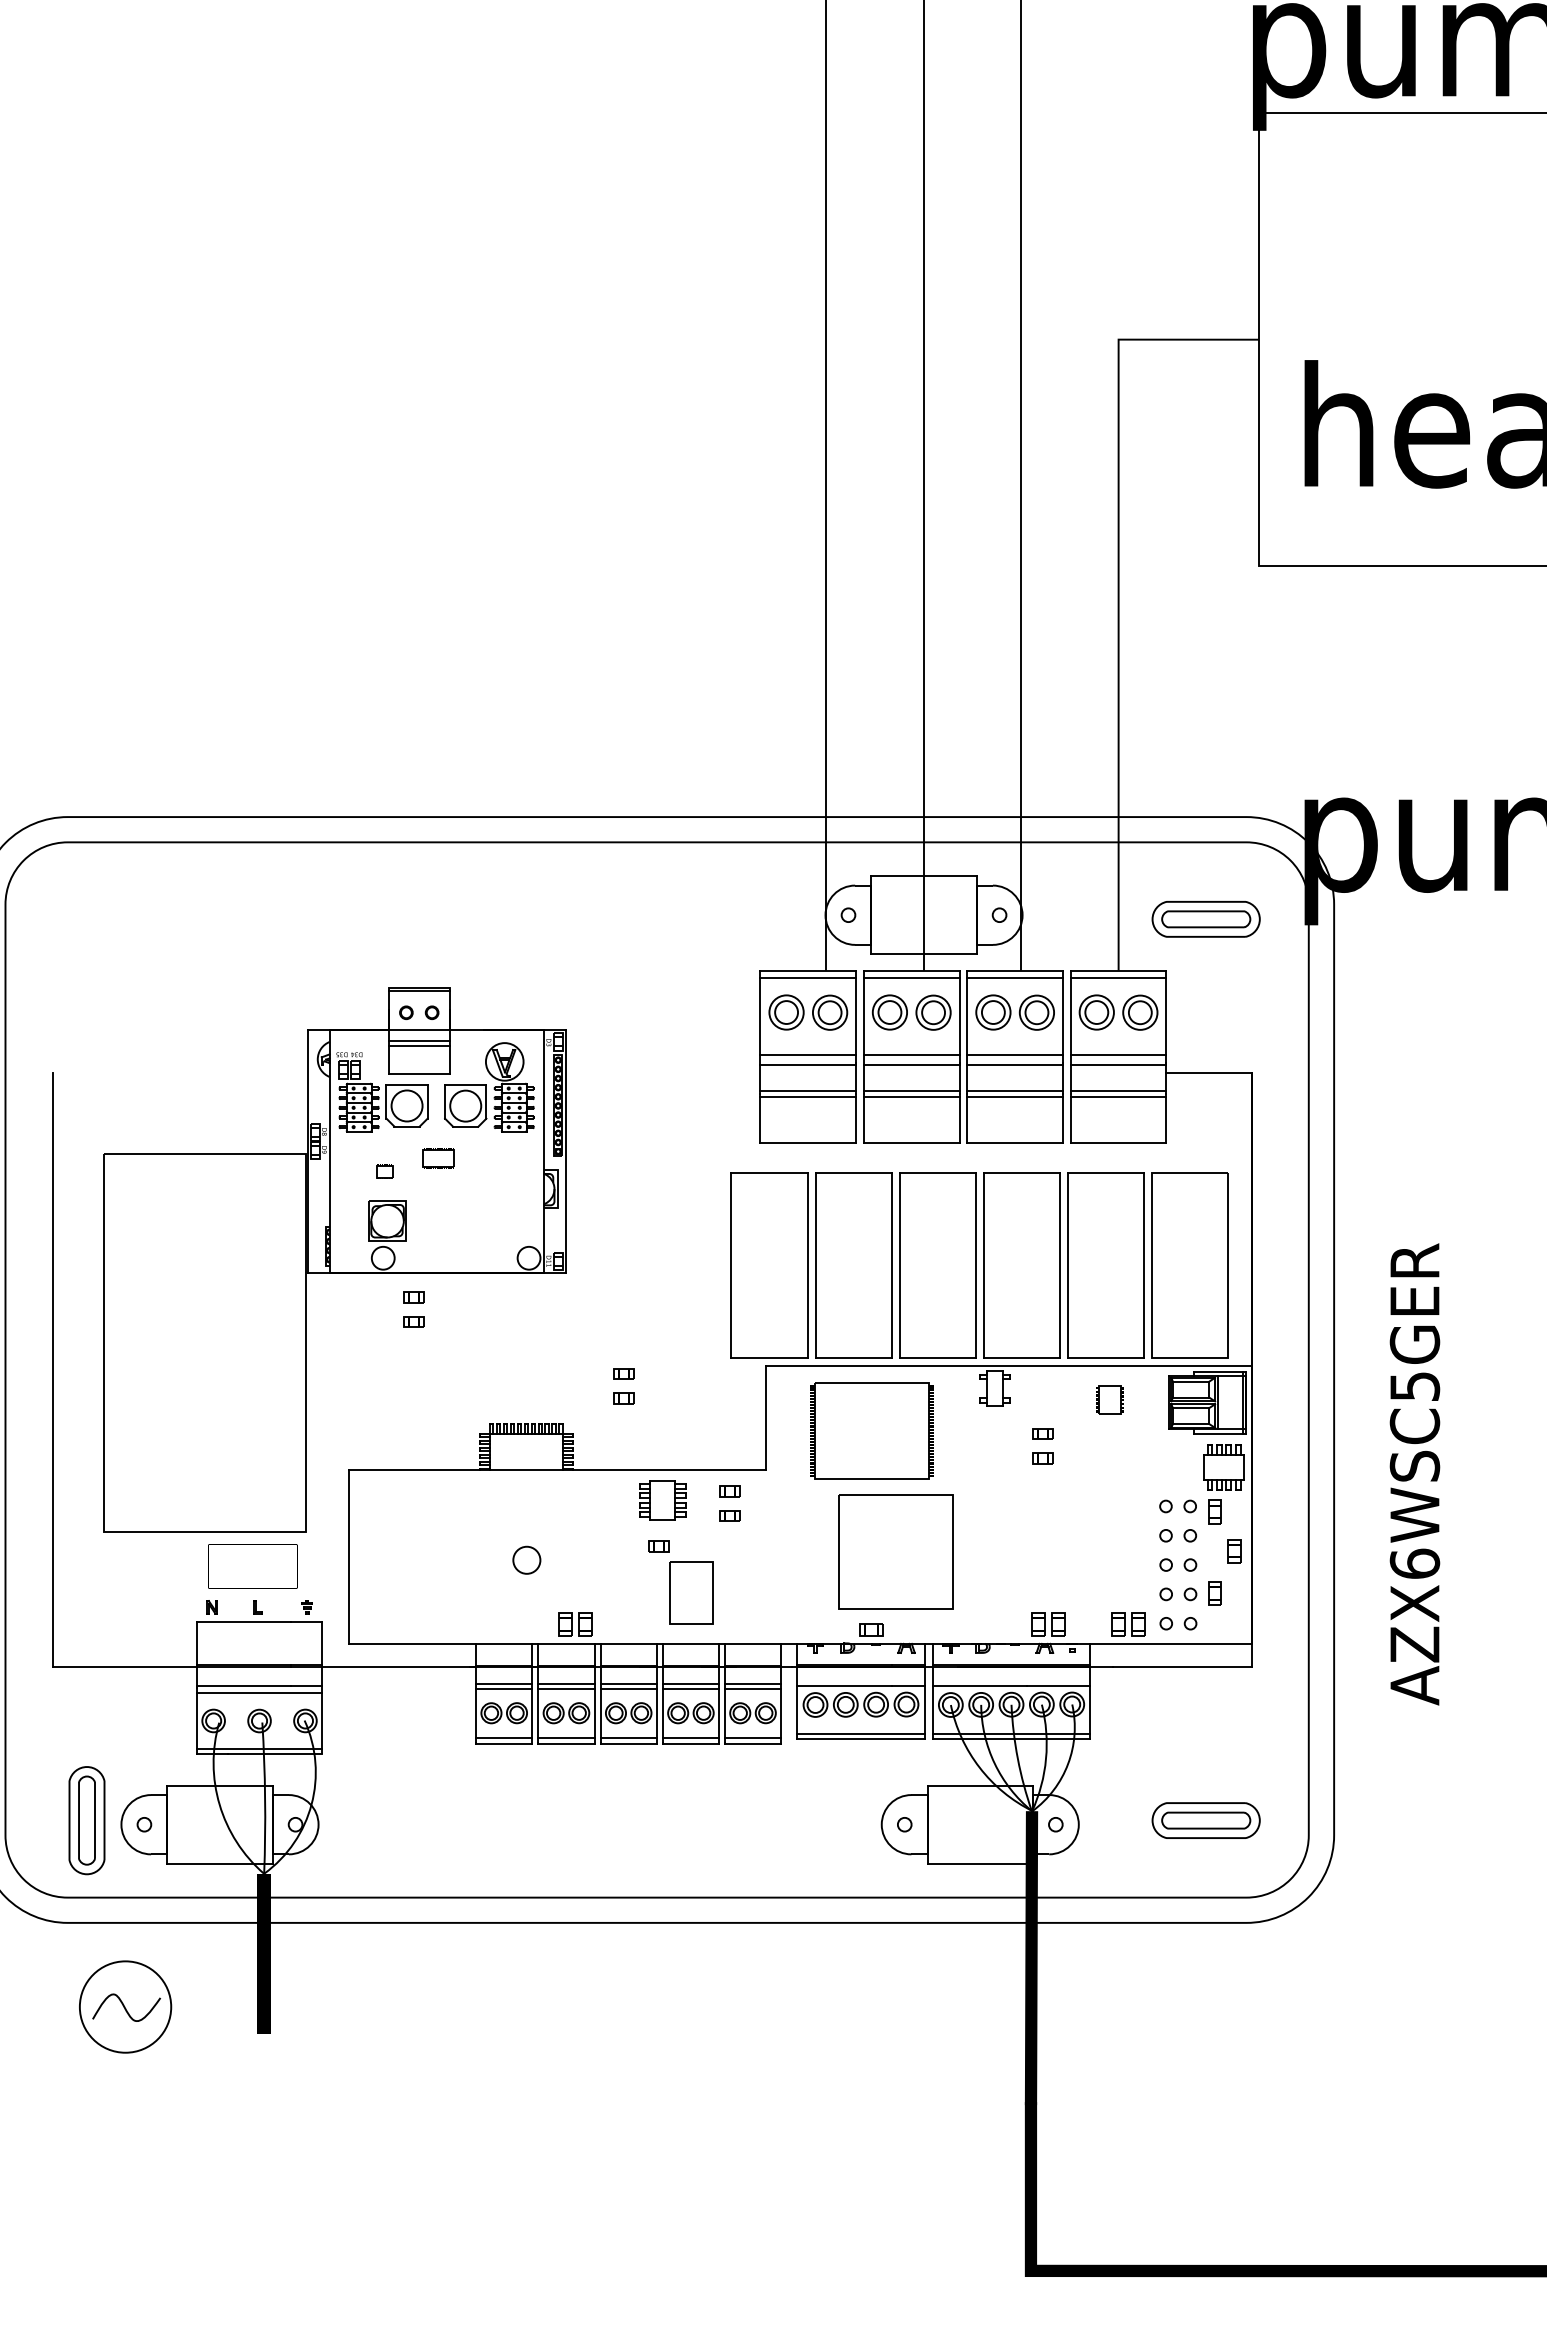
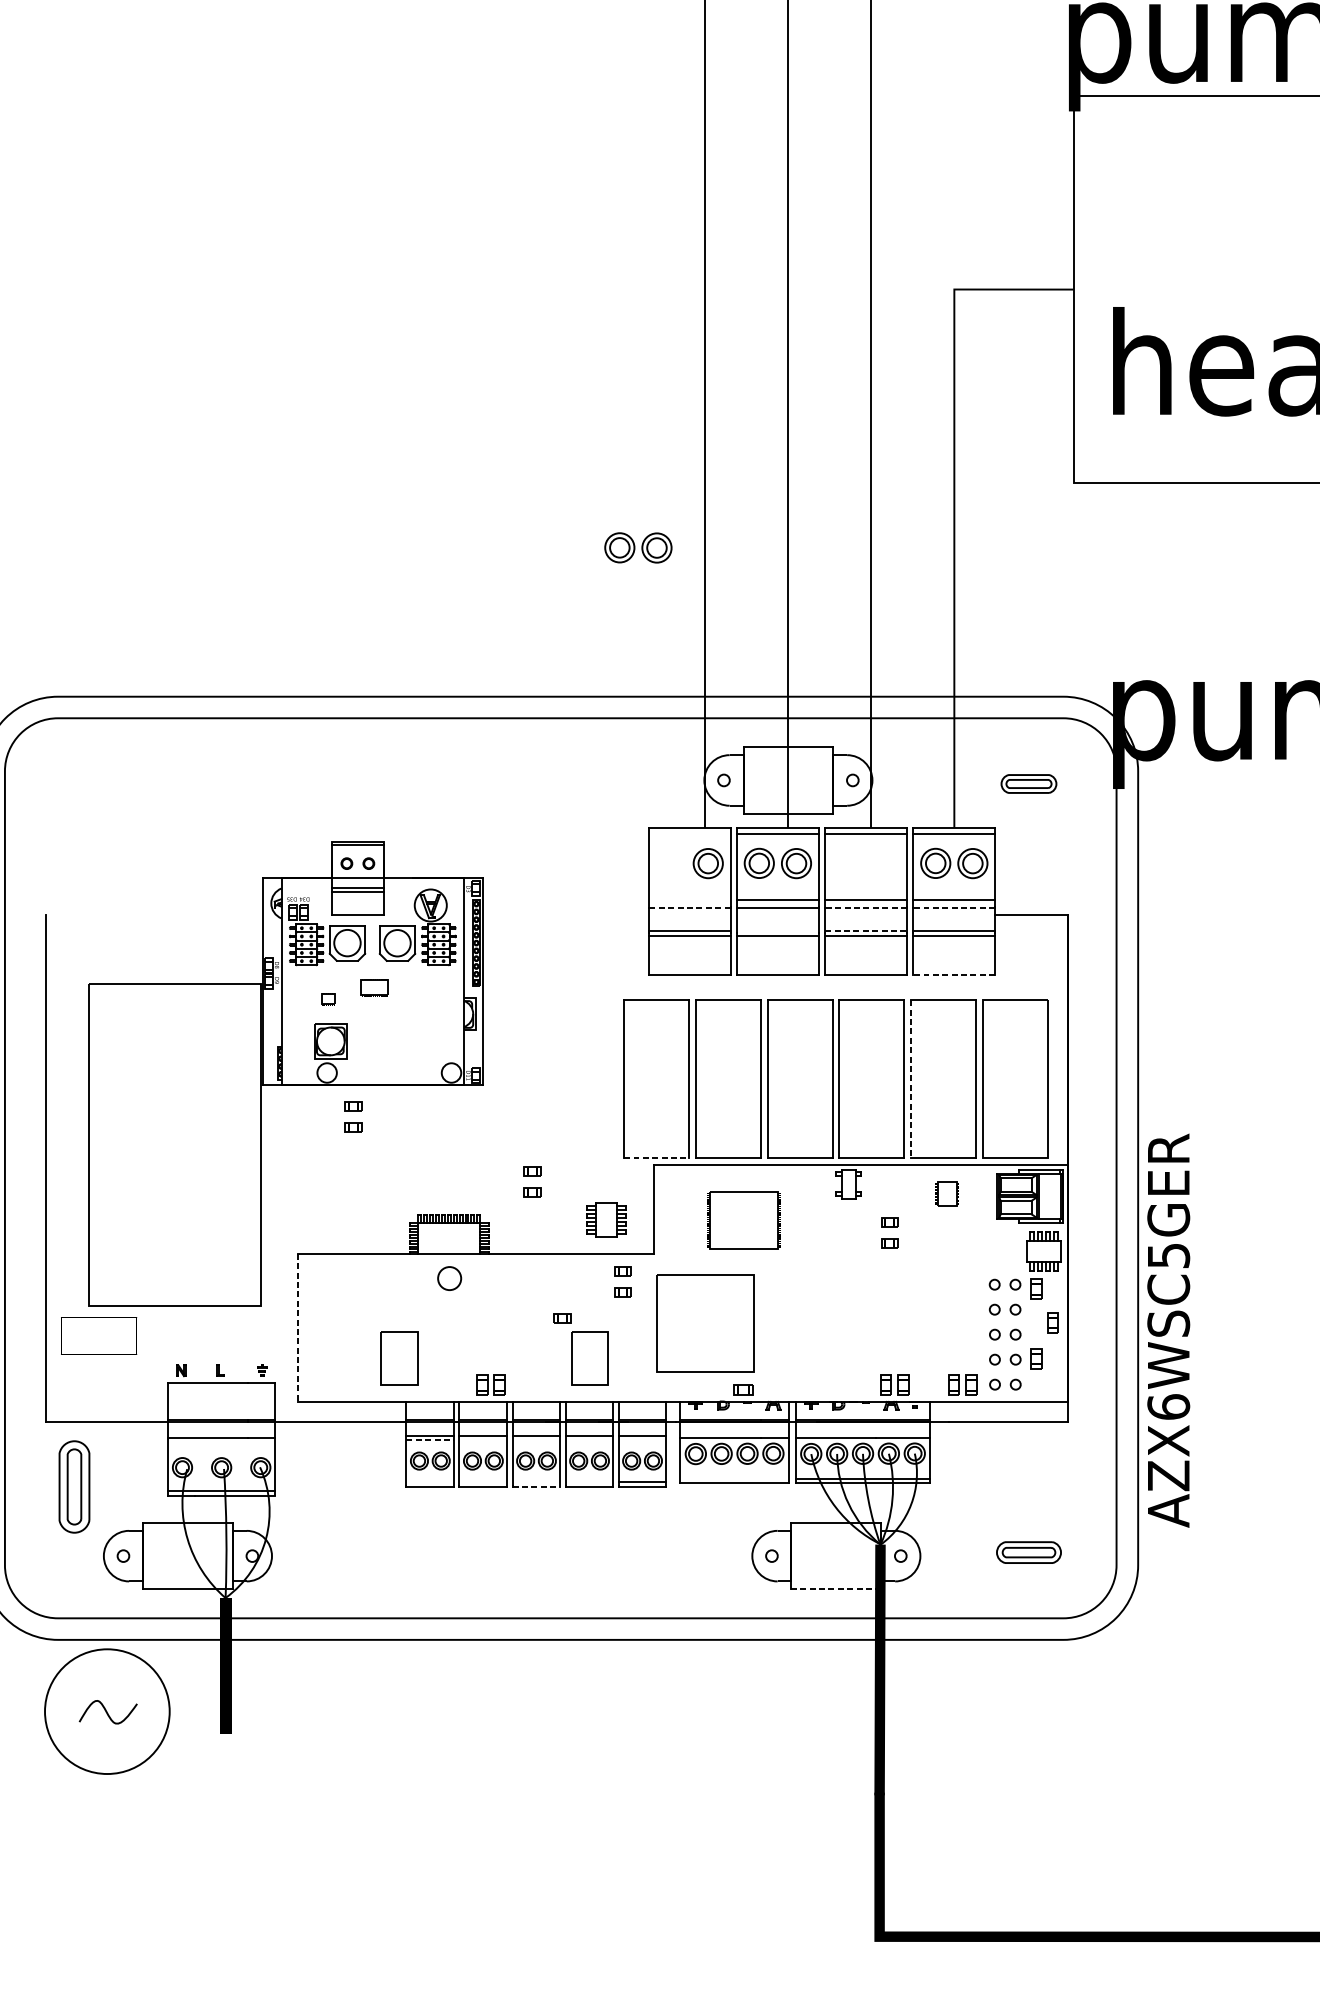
part: (1205, 919) -> (1028, 784), size x0.6
line: (808, 978) -> (689, 834), removed
part: (786, 1012) -> (671, 863), removed
part: (1014, 1012) -> (637, 547), moved
line: (808, 1055) -> (689, 900), removed
line: (808, 1065) -> (689, 908), solid -> dashed
line: (1015, 1065) -> (866, 908), solid -> dashed
line: (1118, 1065) -> (954, 908), solid -> dashed
line: (911, 1091) -> (777, 930), removed
line: (1015, 1091) -> (866, 930), solid -> dashed
line: (1118, 1143) -> (954, 975), solid -> dashed
line: (1067, 1265) -> (910, 1079), solid -> dashed
line: (770, 1357) -> (657, 1157), solid -> dashed
part: (871, 1430) -> (743, 1219), size x0.7
text: (1414, 1474) -> (1168, 1330), moved
part: (662, 1500) -> (606, 1219), moved
part: (895, 1551) -> (705, 1323), moved
line: (349, 1557) -> (298, 1328), solid -> dashed
circle: (526, 1559) -> (449, 1277), moved
part: (252, 1566) -> (98, 1335), moved
part: (468, 1592) -> (399, 1358), added
line: (504, 1688) -> (430, 1439), solid -> dashed
line: (566, 1688) -> (483, 1439), removed
line: (628, 1688) -> (536, 1439), removed
line: (690, 1688) -> (589, 1439), removed
line: (752, 1688) -> (642, 1439), removed
line: (259, 1693) -> (221, 1444), removed
line: (860, 1733) -> (734, 1478), removed
line: (504, 1738) -> (430, 1482), removed
line: (566, 1738) -> (483, 1482), removed
line: (628, 1738) -> (536, 1482), removed
line: (690, 1738) -> (589, 1482), removed
line: (629, 1744) -> (537, 1487), solid -> dashed
part: (86, 1820) -> (74, 1486), moved
part: (1205, 1820) -> (1028, 1552), size x0.7
line: (980, 1863) -> (836, 1589), solid -> dashed
circle: (125, 2006) -> (107, 1711), size x1.6

